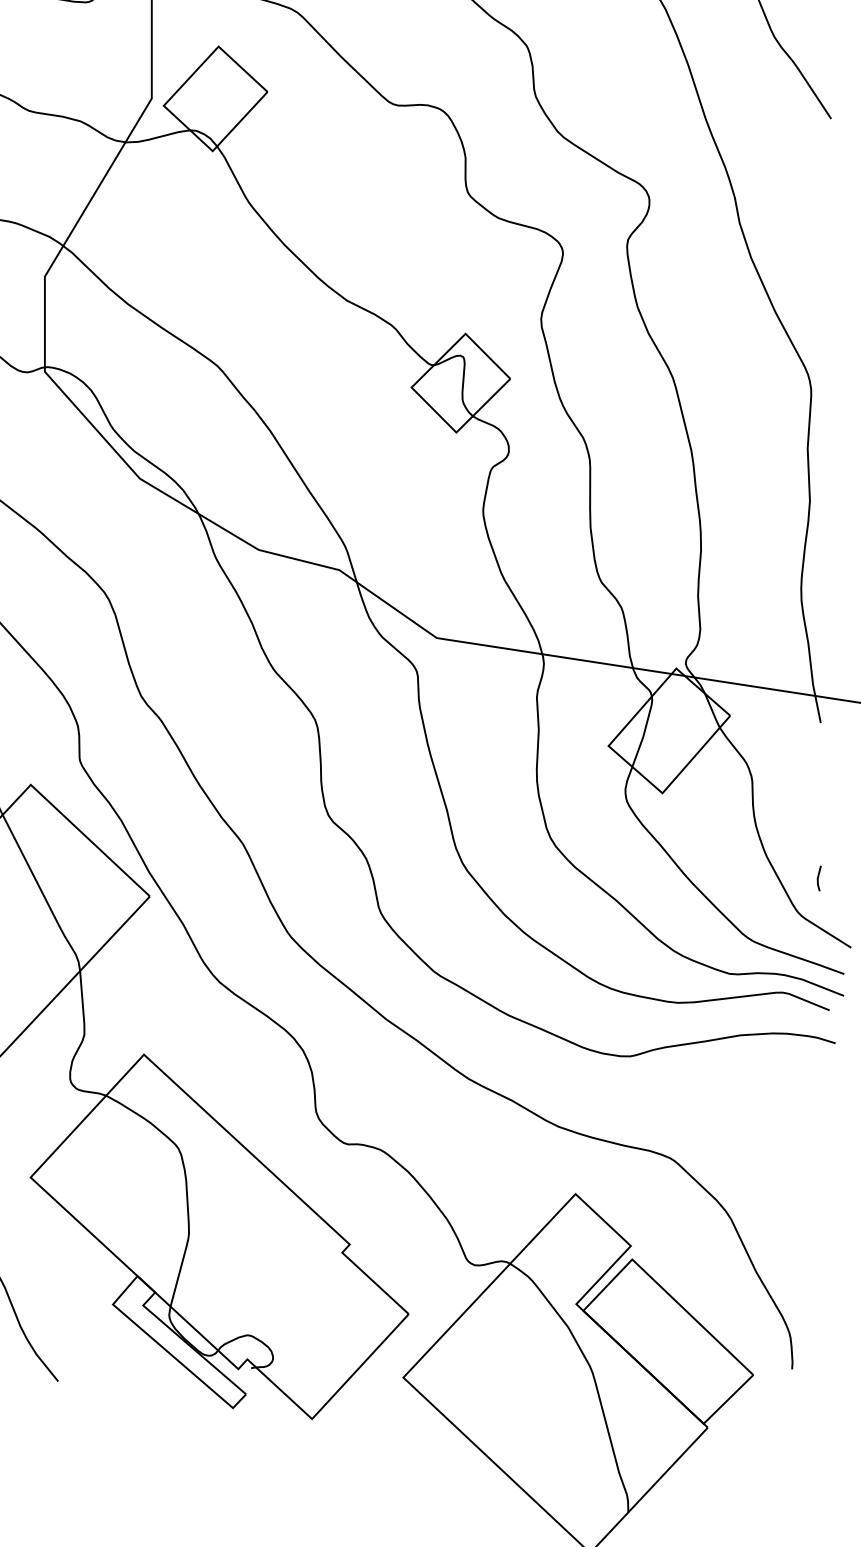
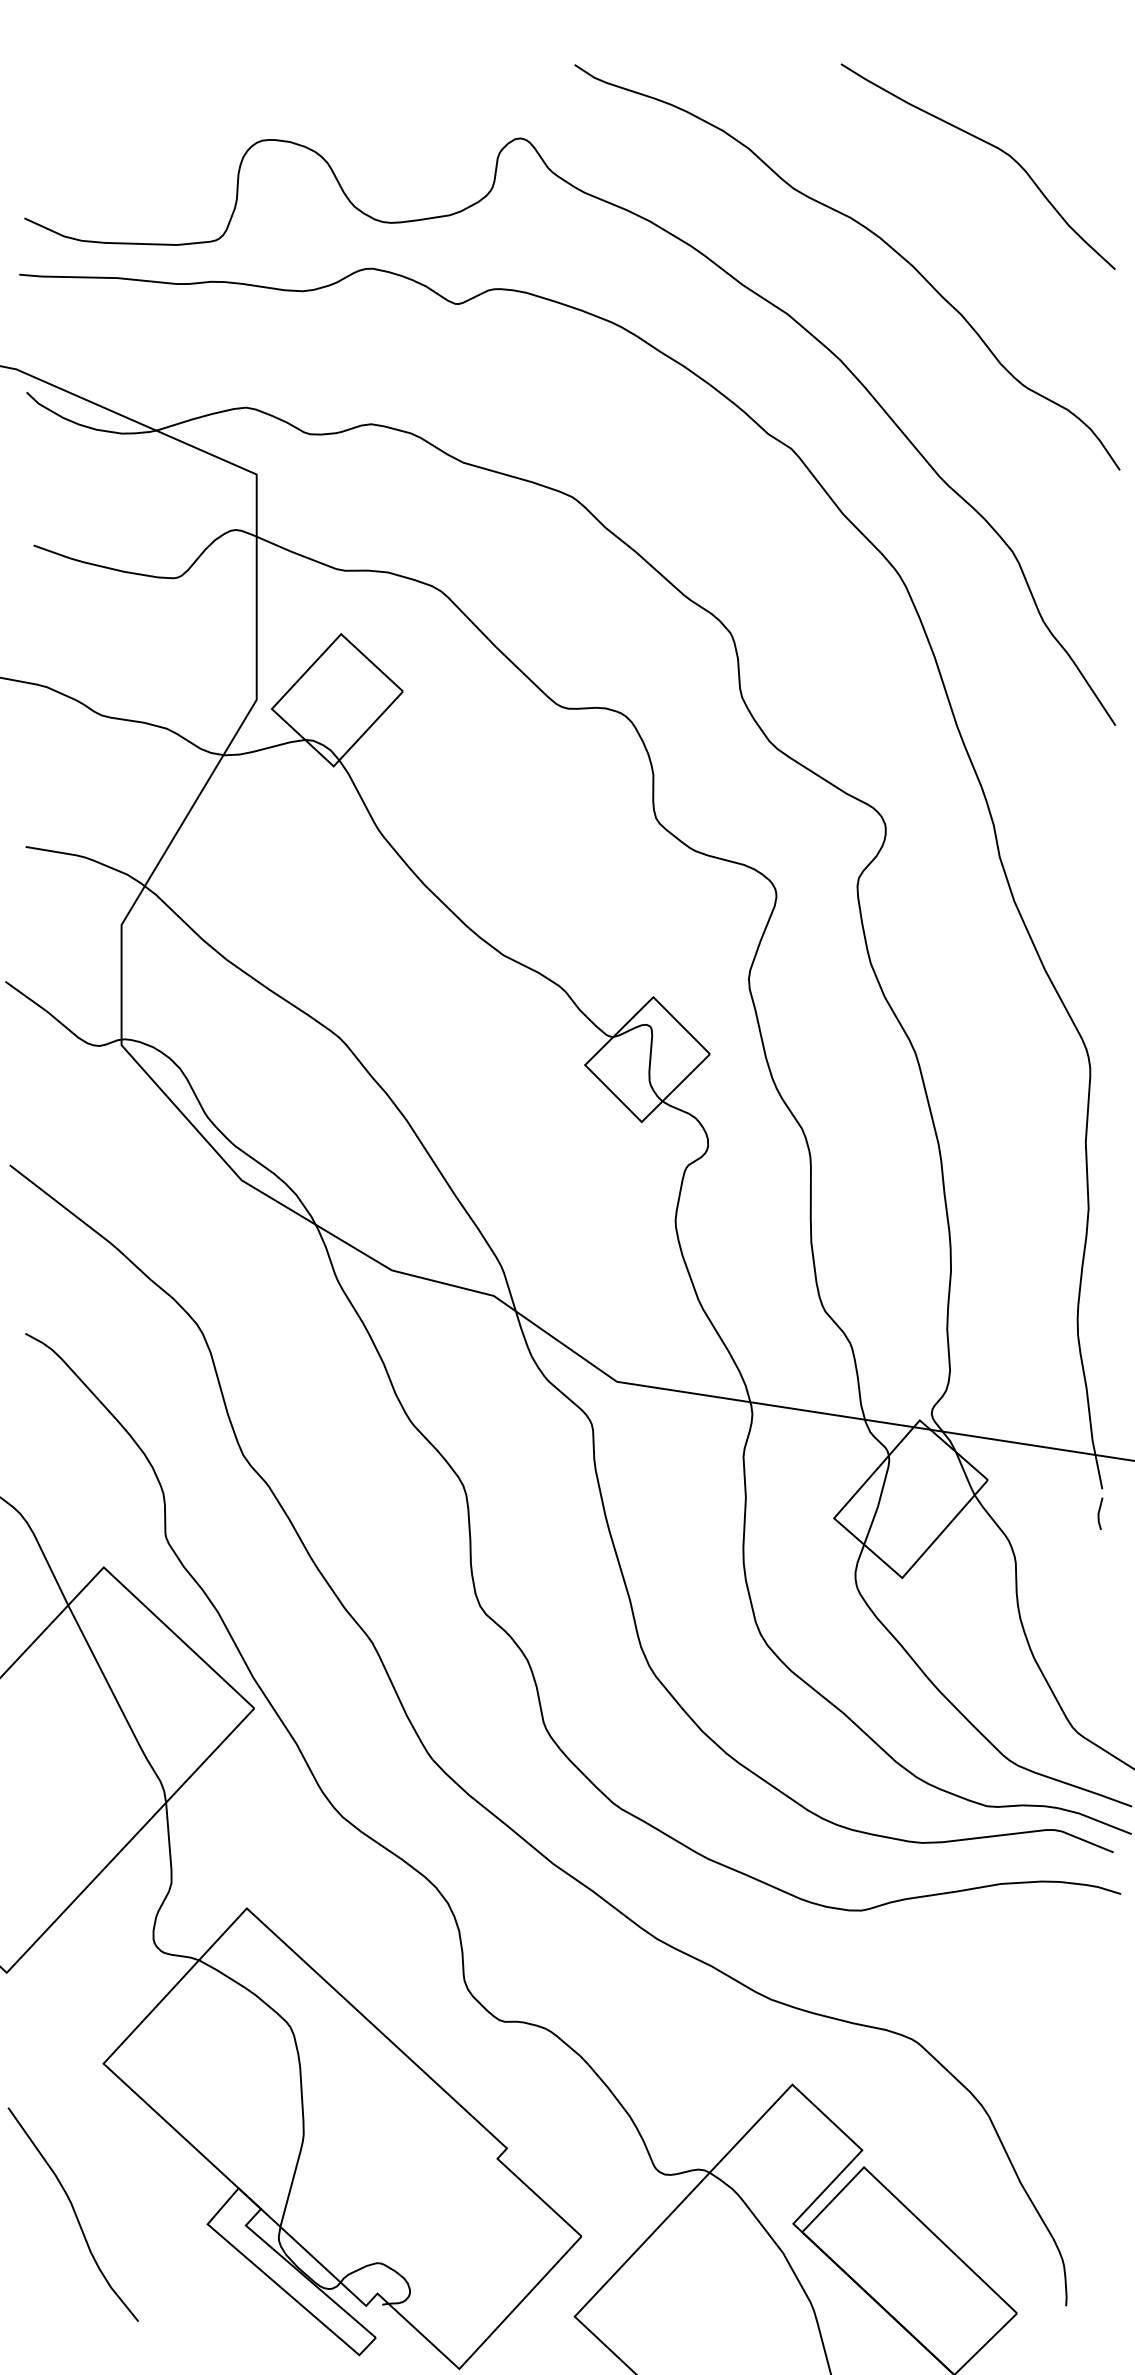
line: (818, 878) -> (1099, 1513), moved

